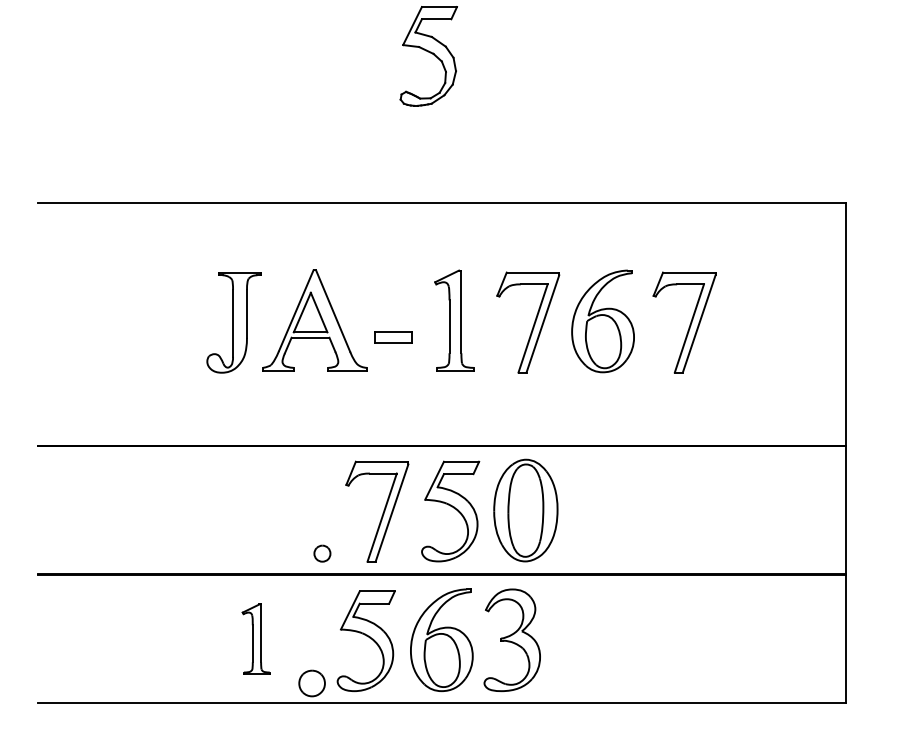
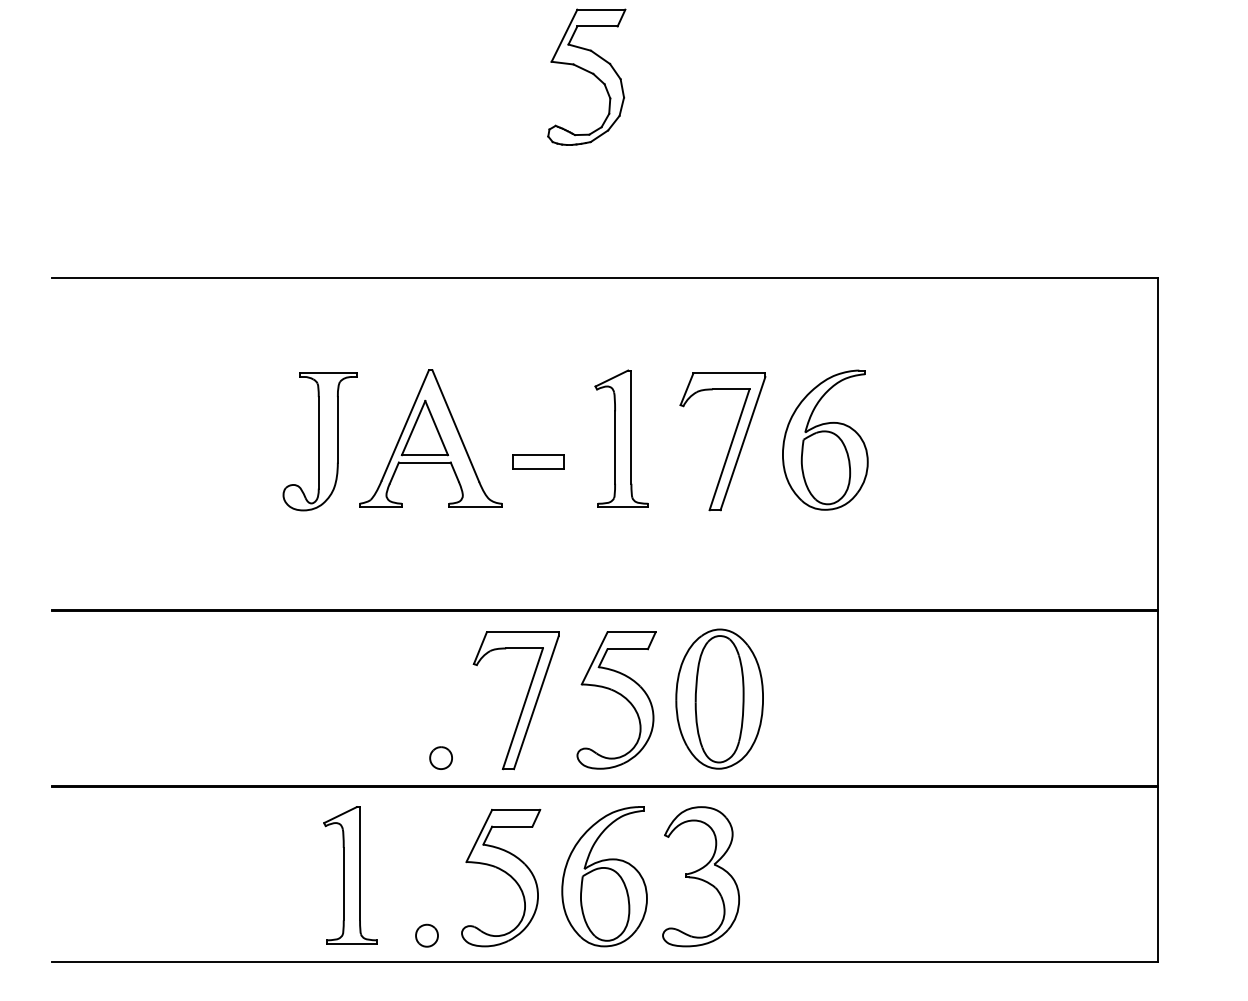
part: (690, 323) -> (944, 443), removed
part: (256, 639) -> (350, 875), size x1.43
part: (311, 683) -> (426, 935), size x0.62

